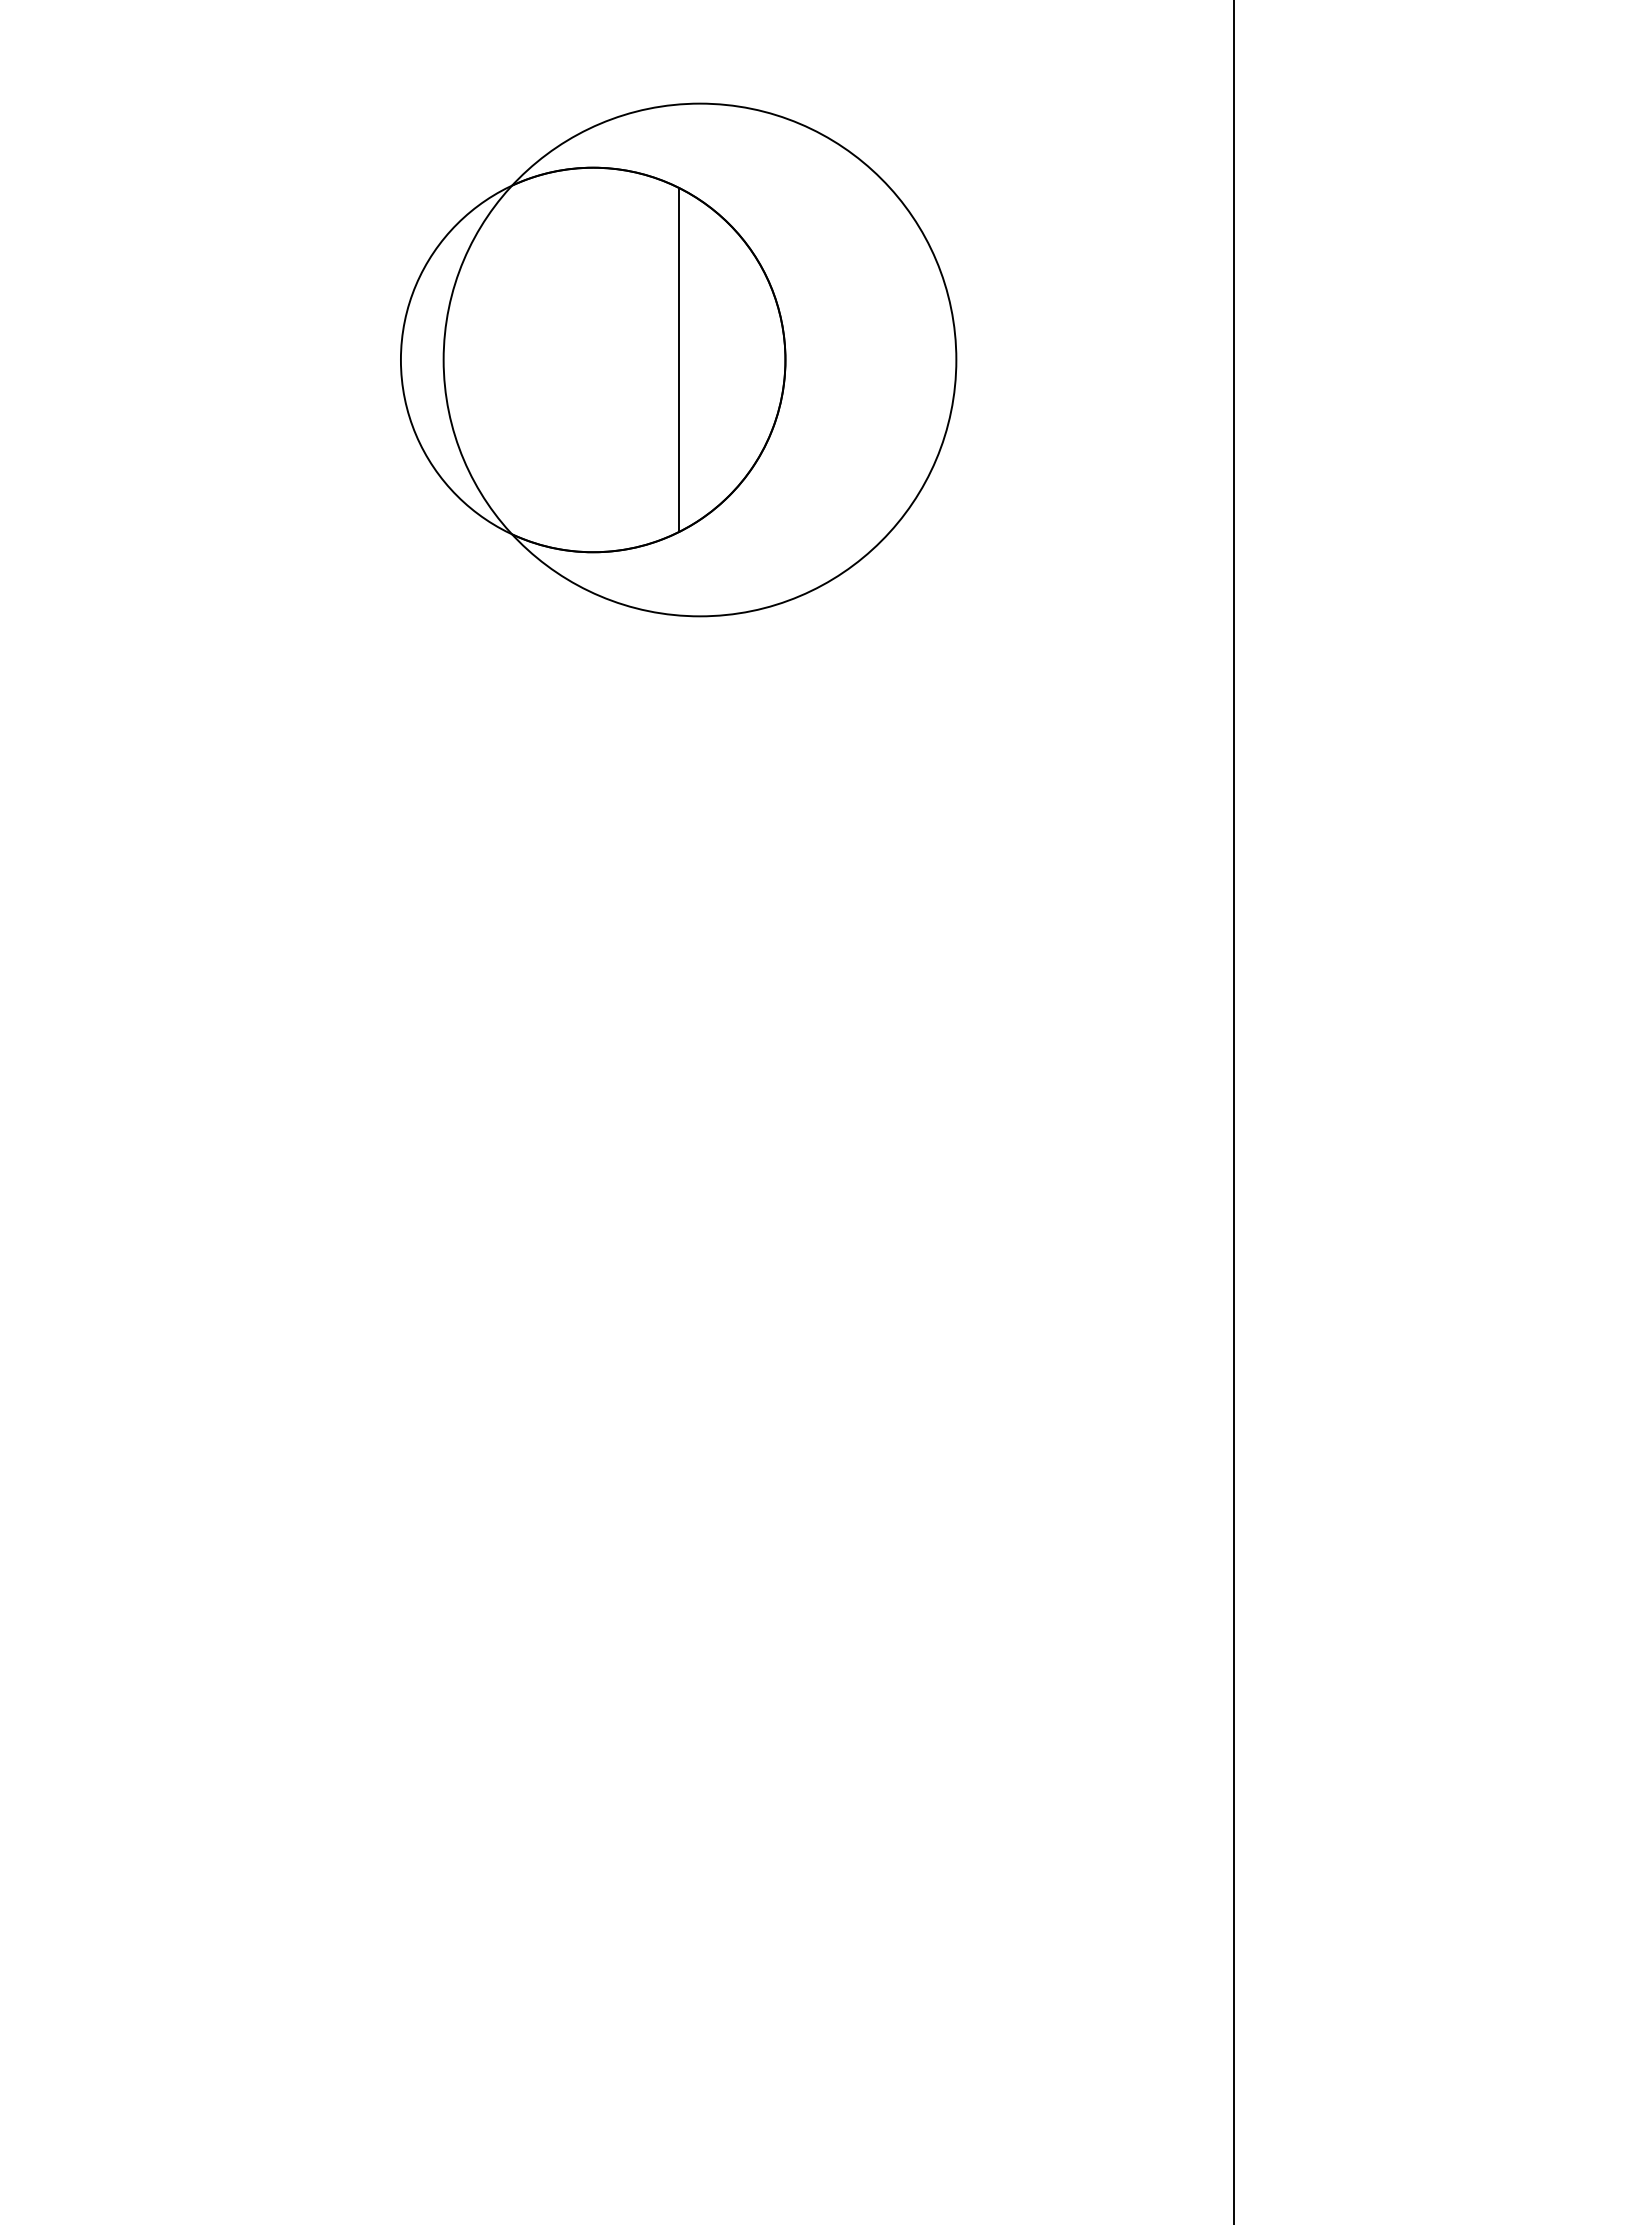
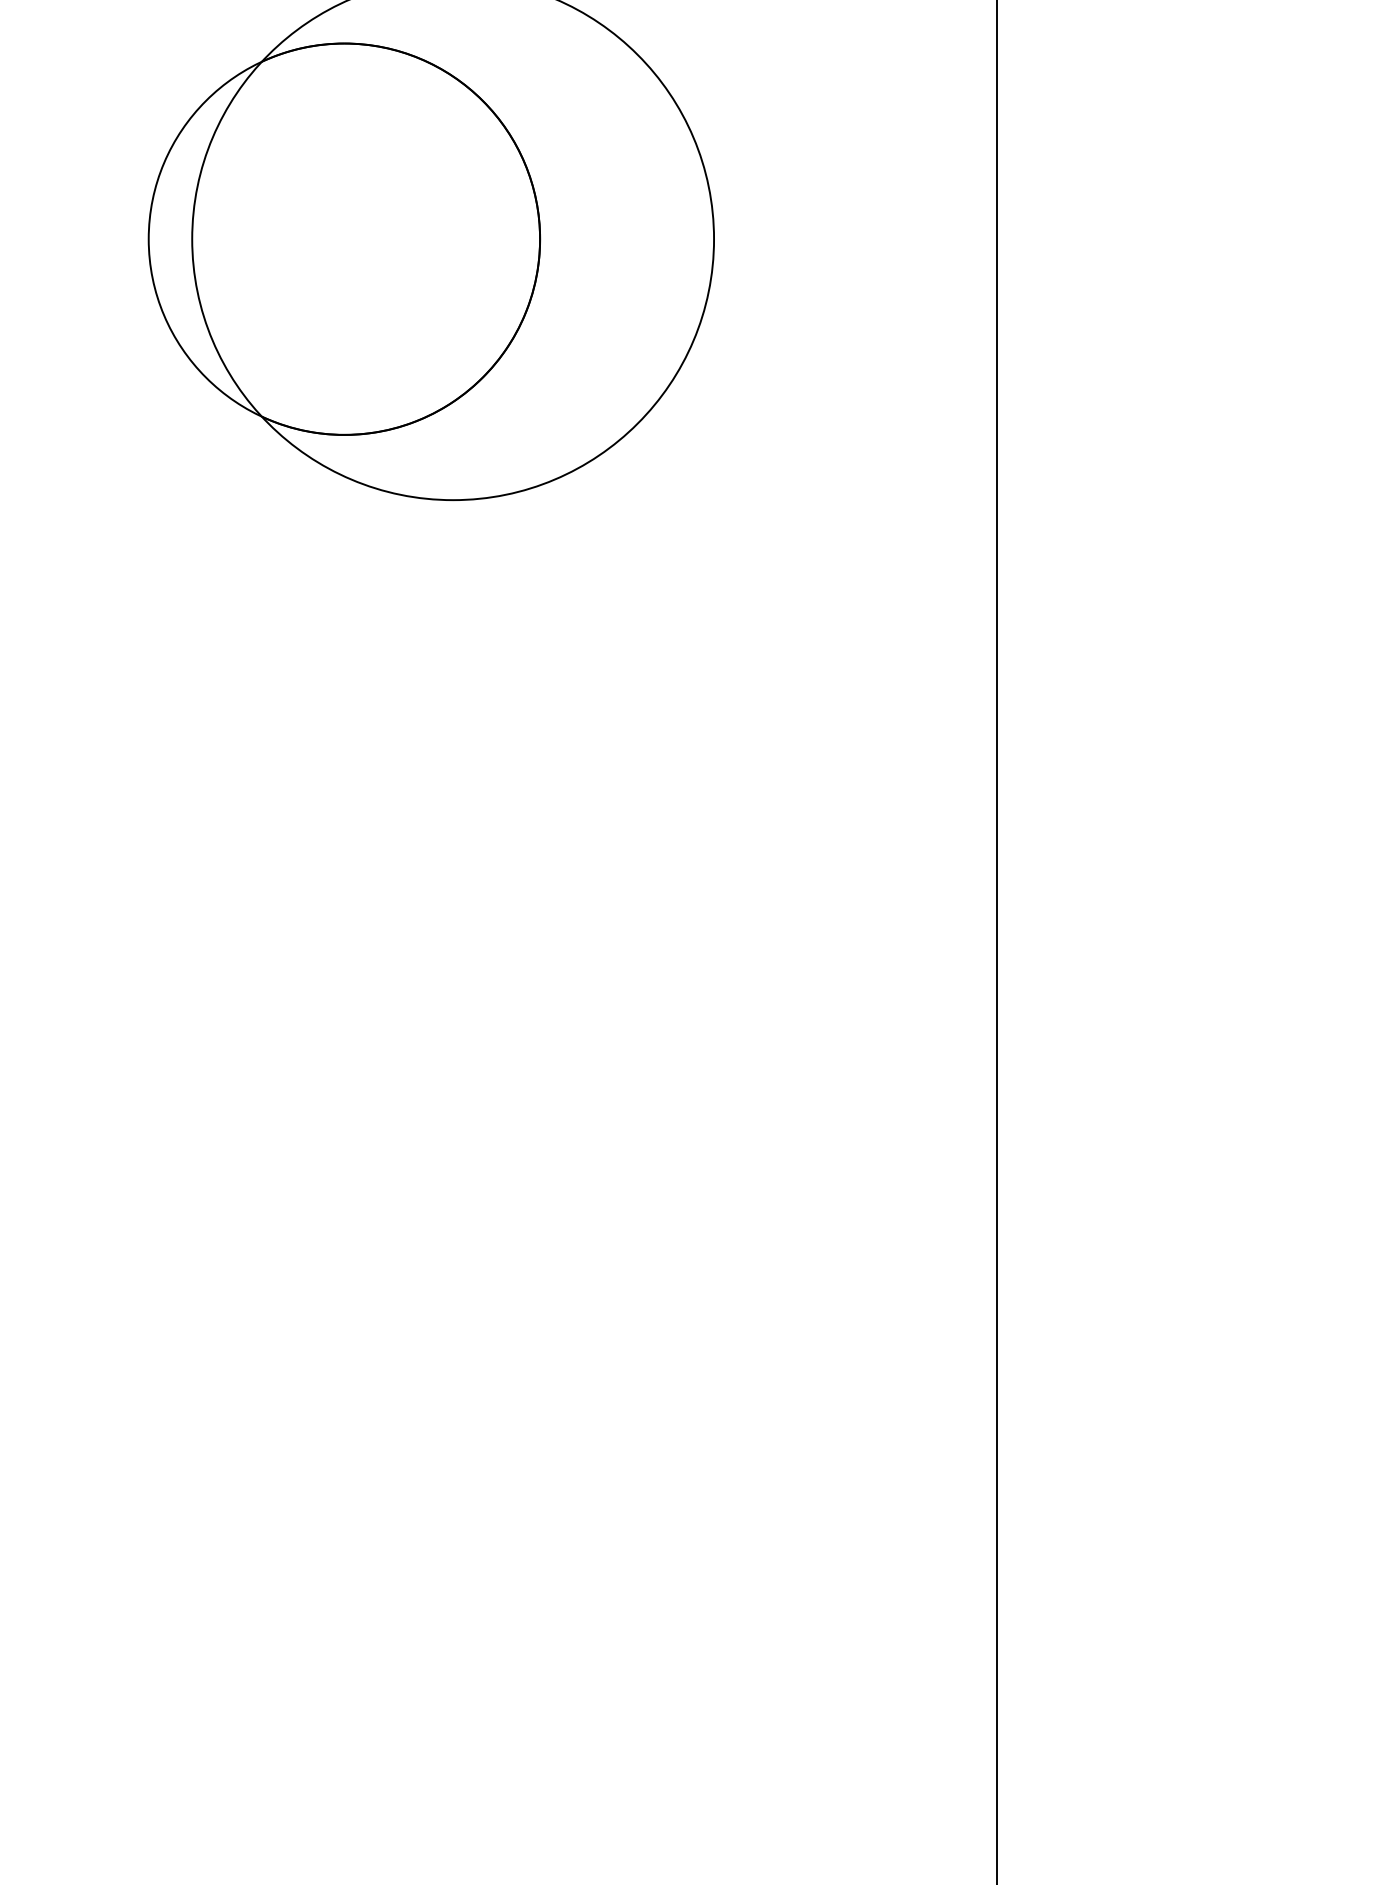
line: (678, 359) -> (431, 238), removed

